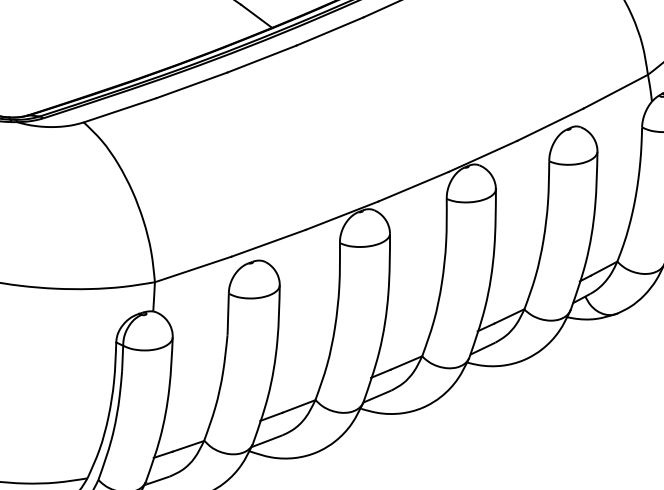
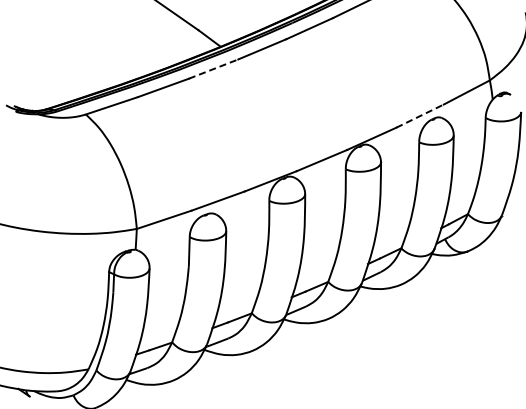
line: (261, 59) -> (213, 69), solid -> dashed
line: (551, 123) -> (420, 115), solid -> dashed

